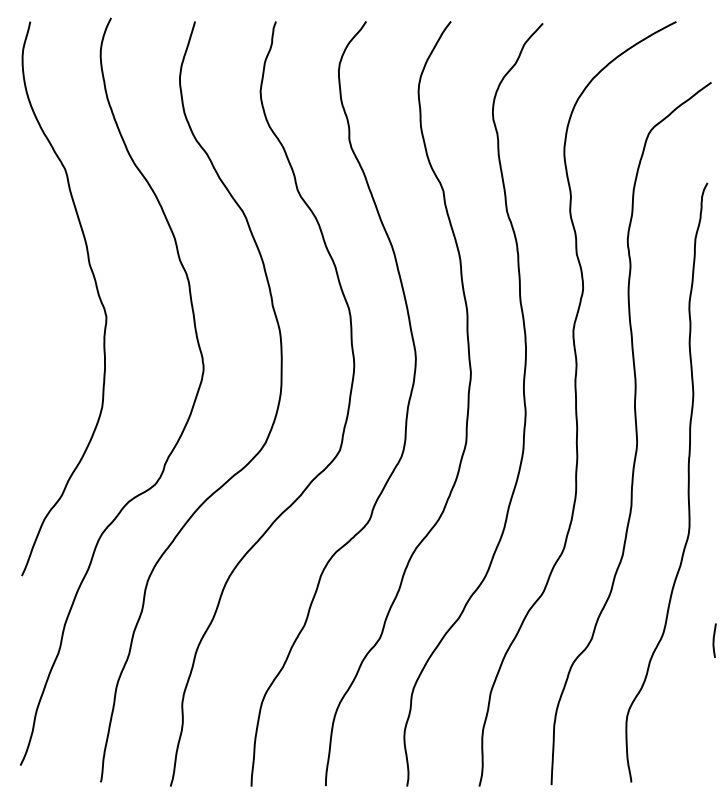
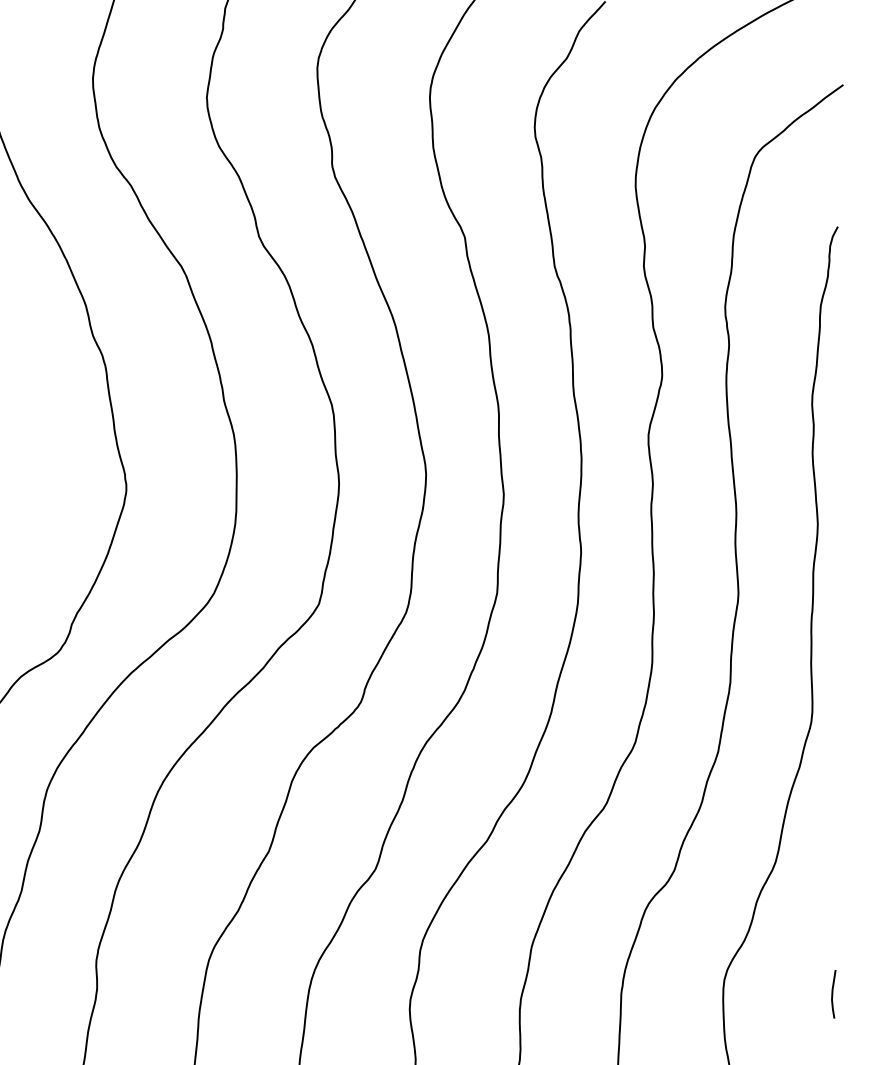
curve: (714, 640) -> (833, 994), moved

